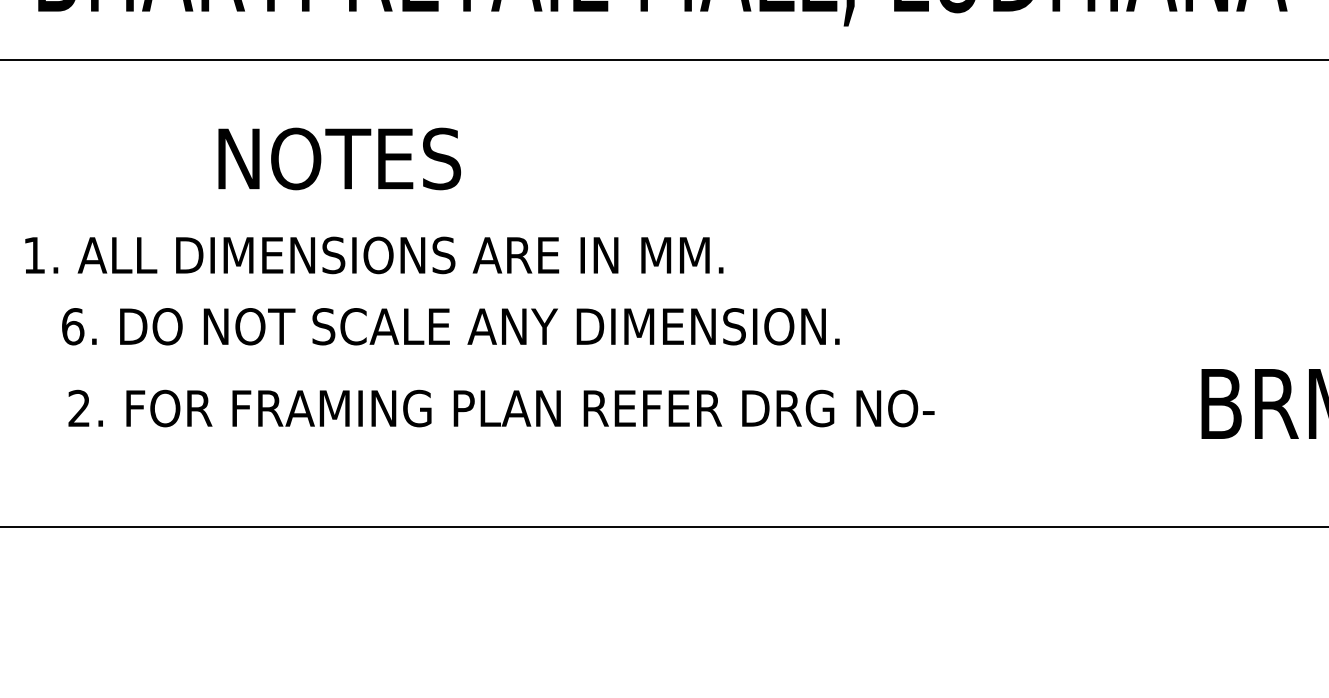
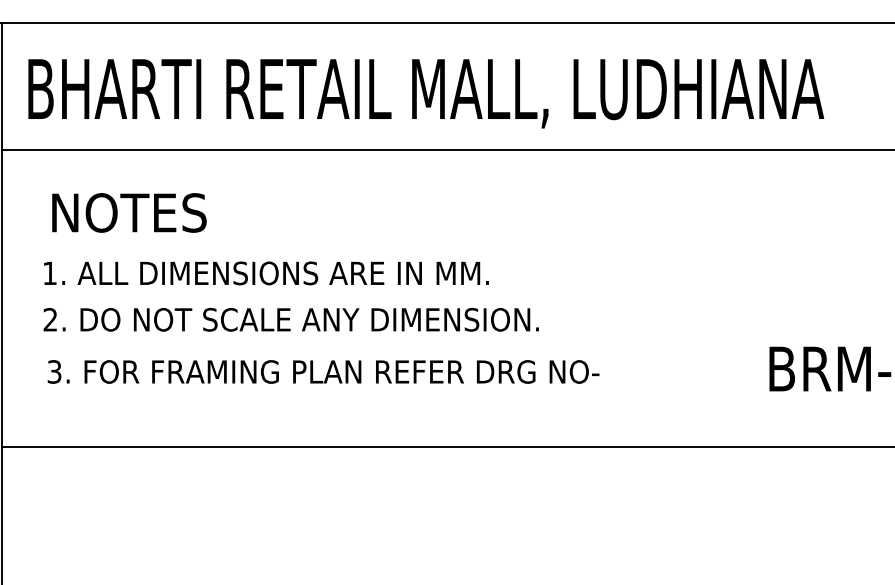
text: (339, 158) -> (129, 212), moved
text: (374, 255) -> (266, 273), moved
text: (72, 326) -> (50, 319), 6. -> 2.
text: (79, 407) -> (54, 371), 2. -> 3.

